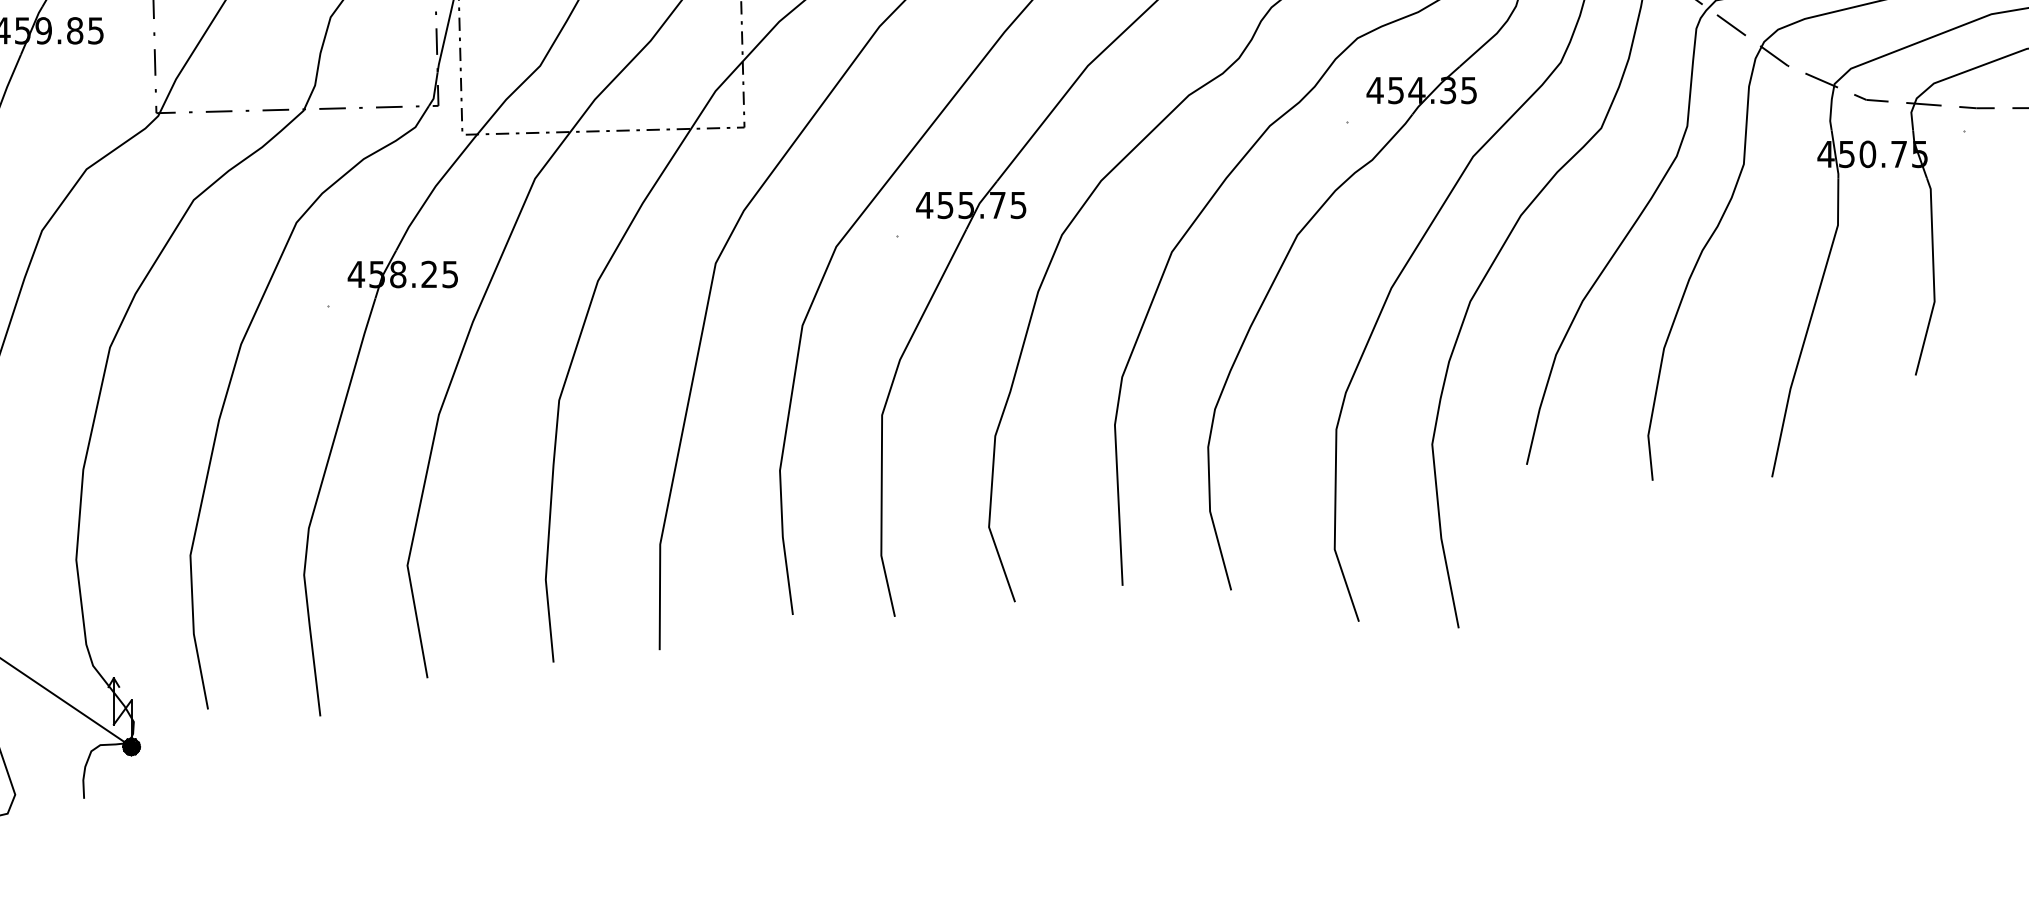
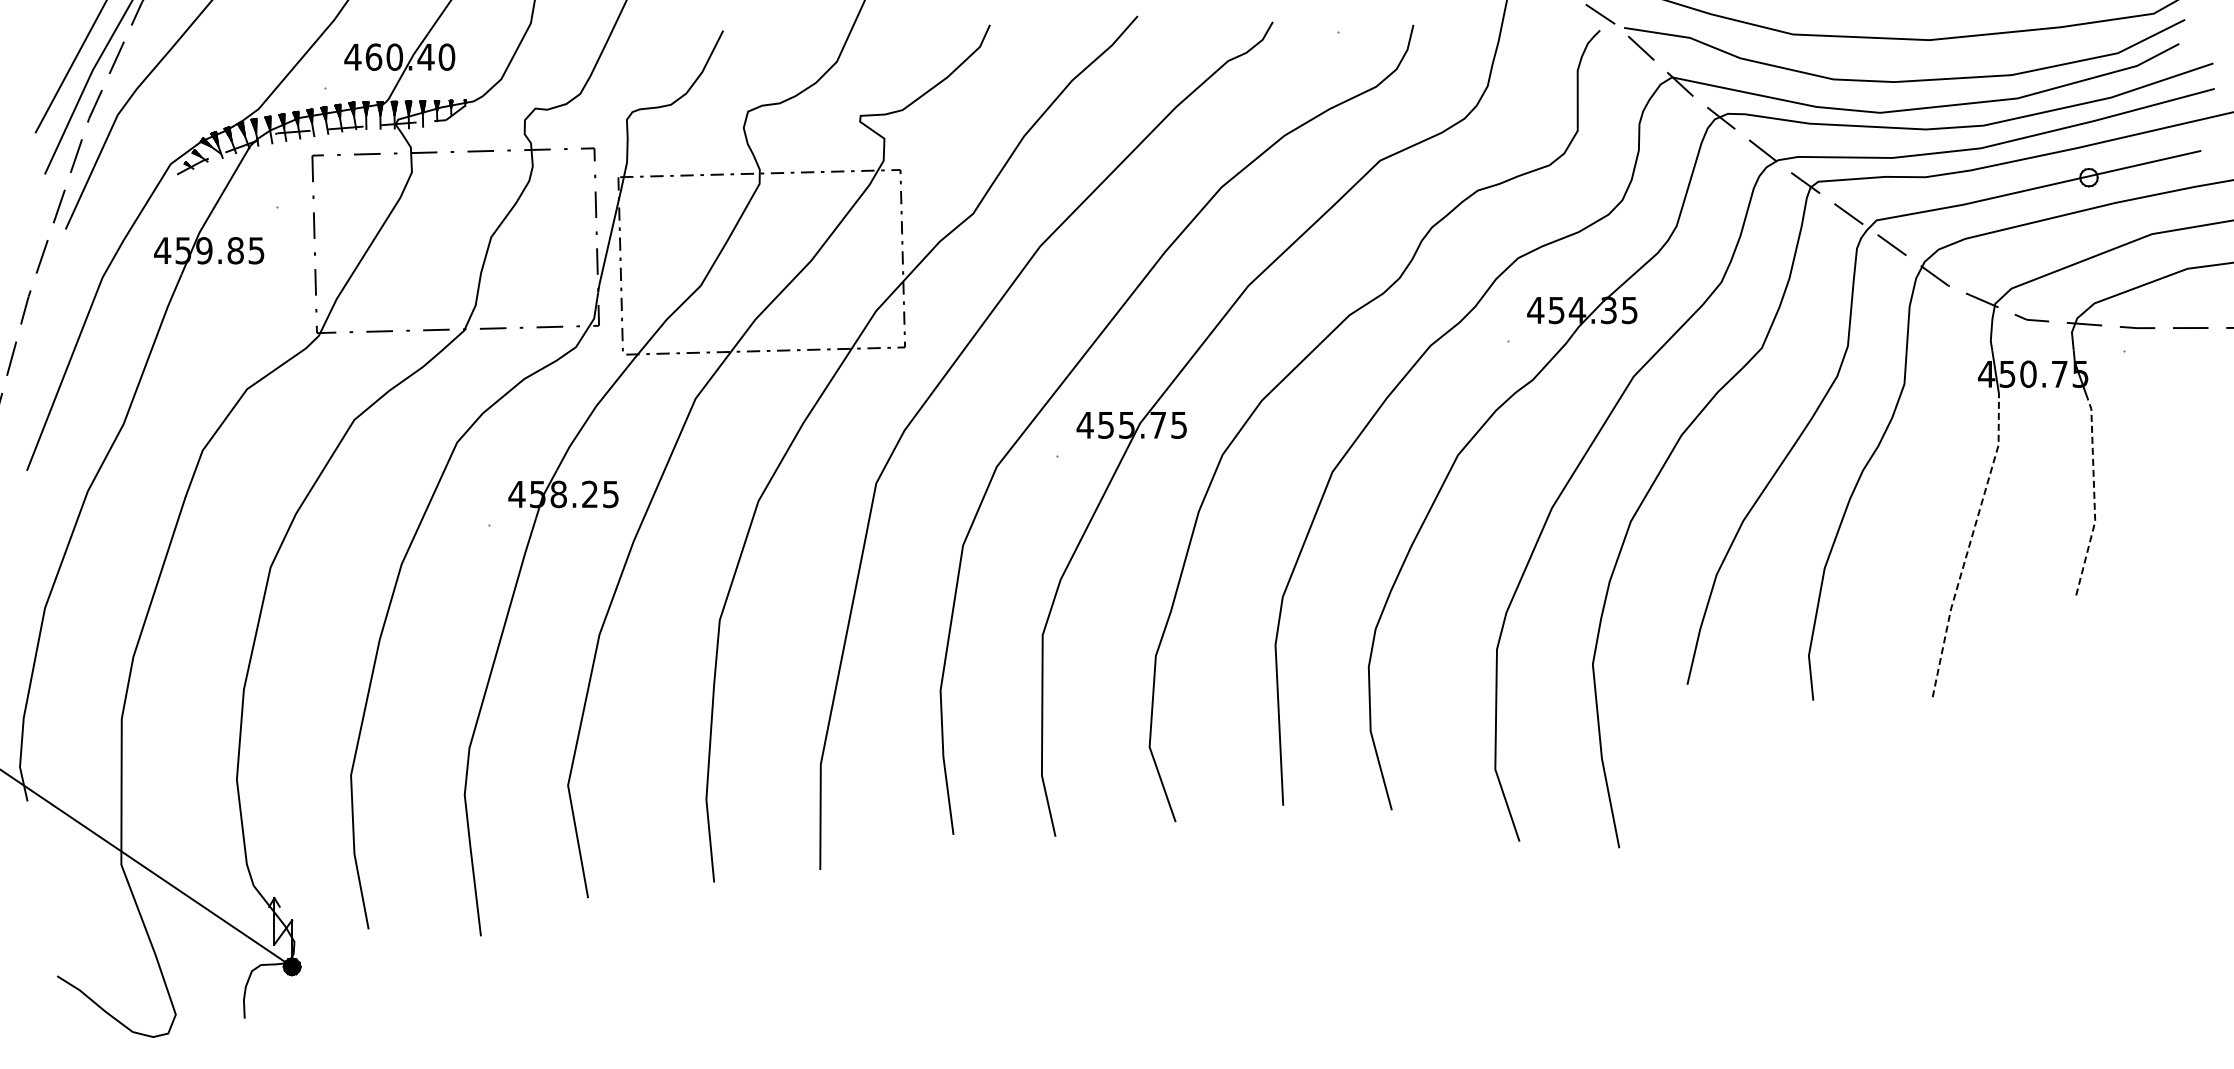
line: (1933, 277) -> (2094, 497), solid -> dashed
line: (1807, 327) -> (1968, 547), solid -> dashed

